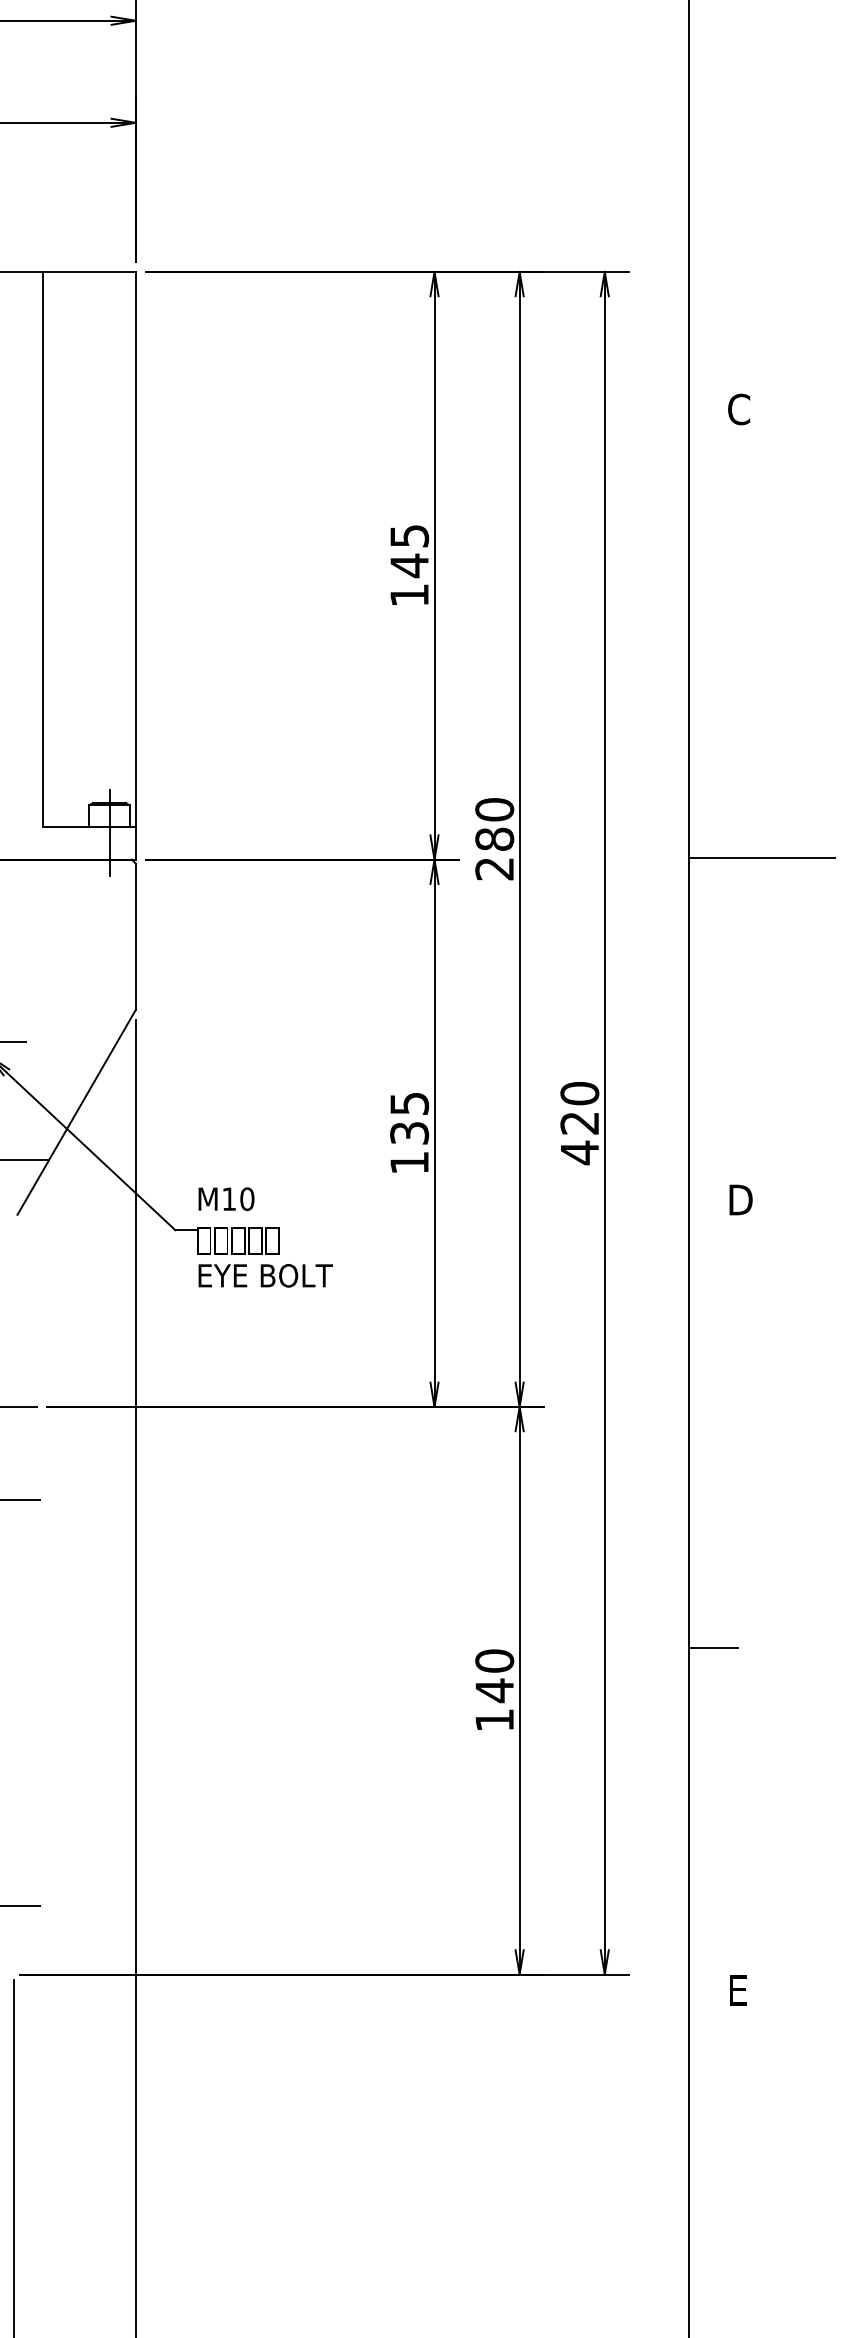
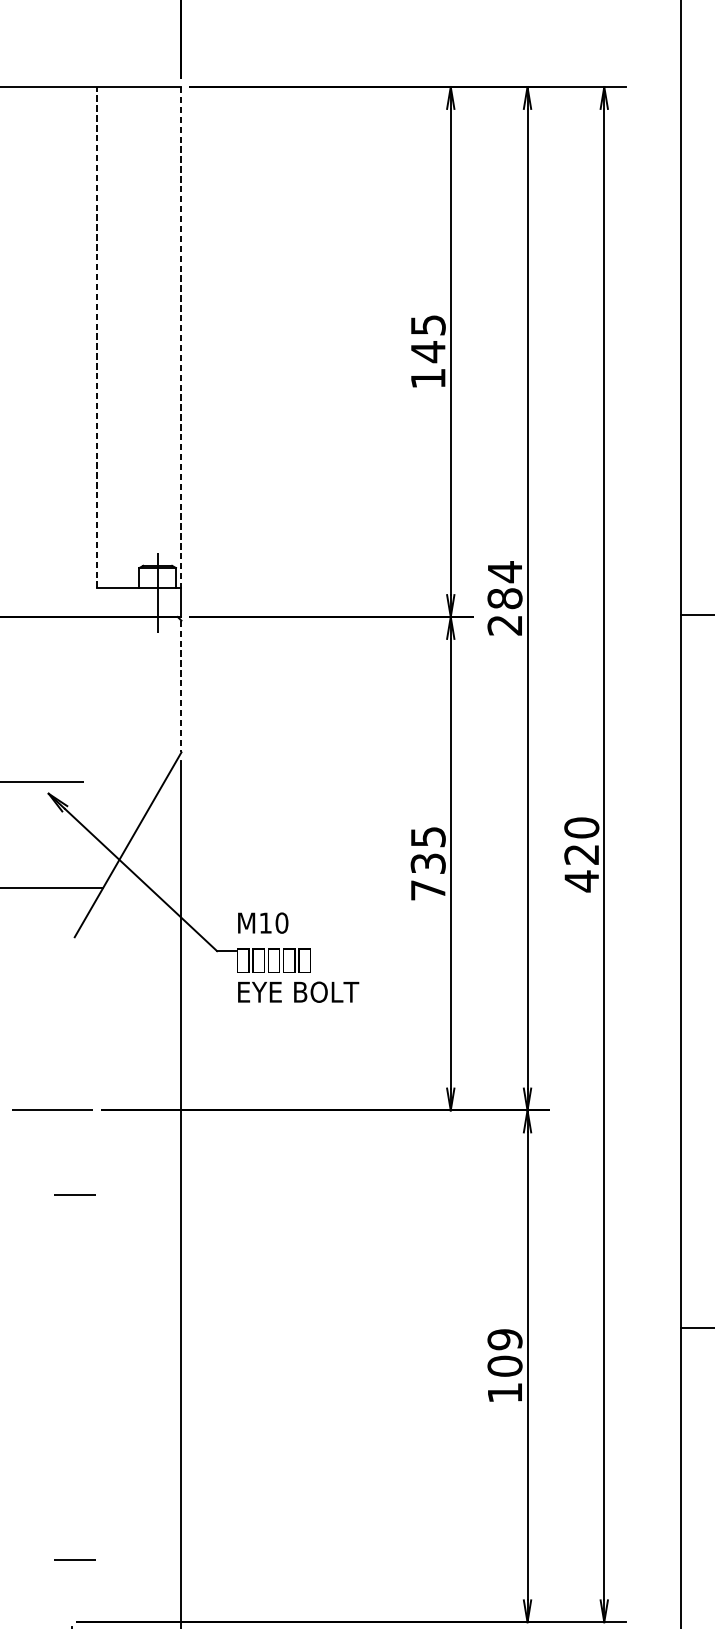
line: (42, 549) -> (97, 337), solid -> dashed
line: (135, 549) -> (181, 337), solid -> dashed
text: (494, 809) -> (504, 571), 280 -> 284
line: (135, 937) -> (181, 687), solid -> dashed
text: (409, 1162) -> (428, 890), 135 -> 735
text: (494, 1676) -> (504, 1353), 140 -> 109

